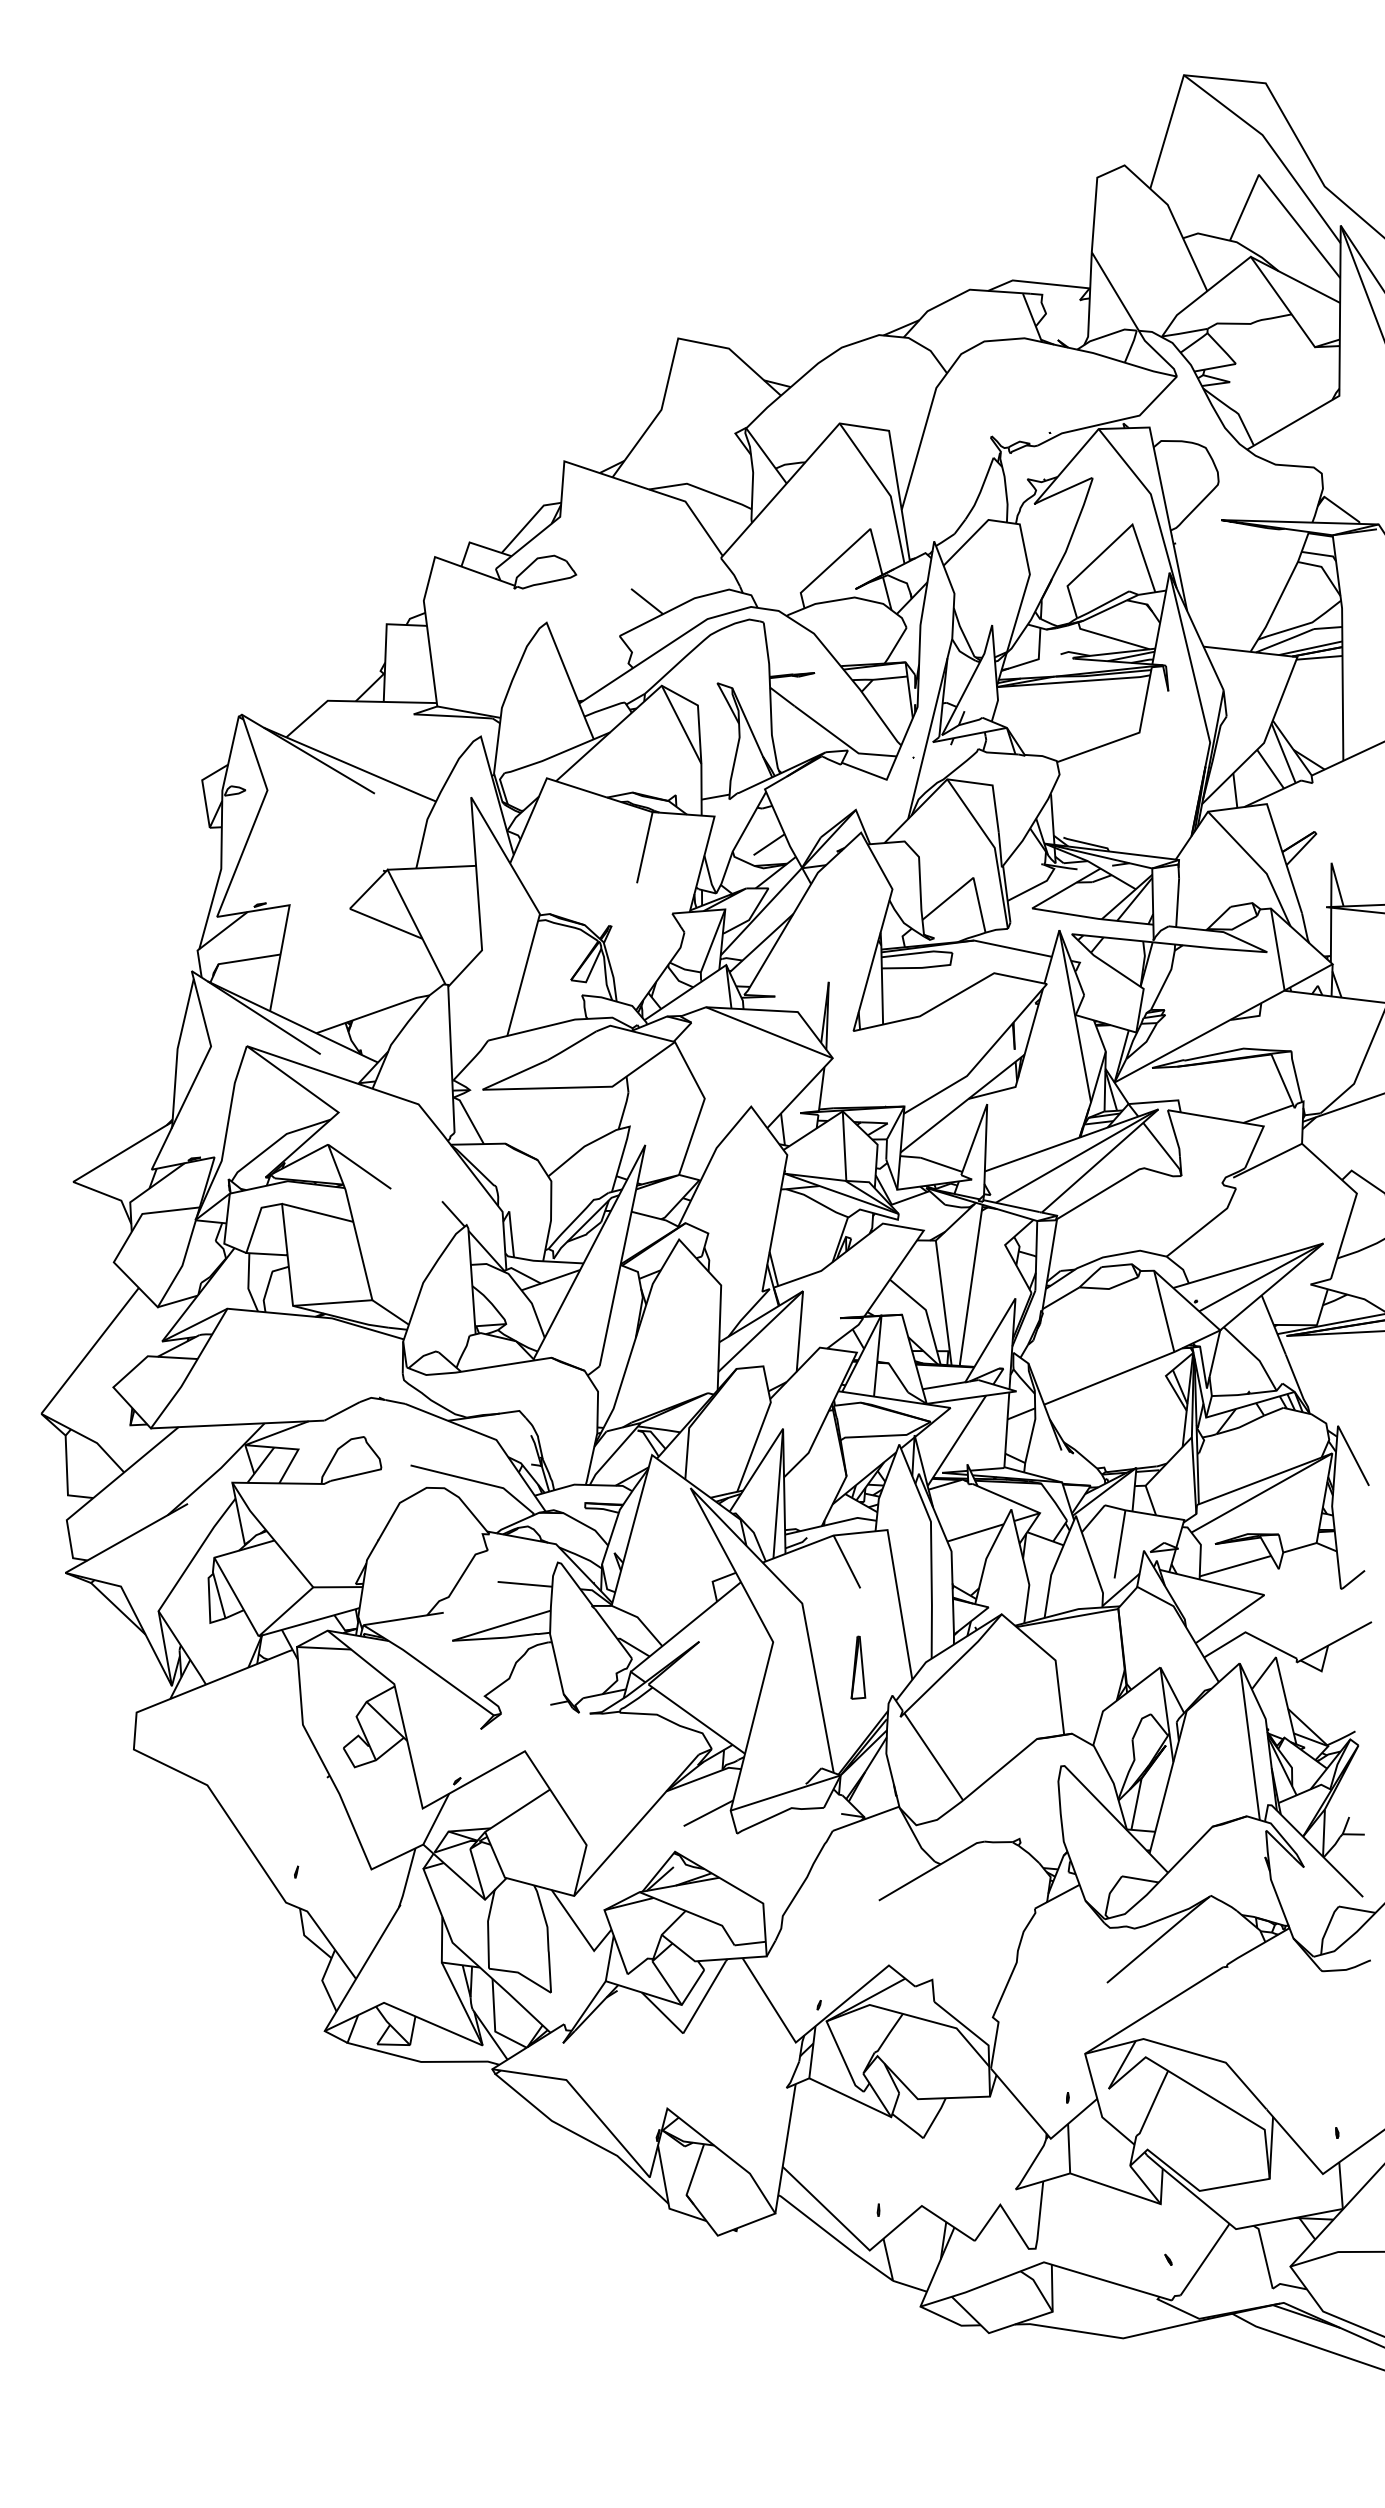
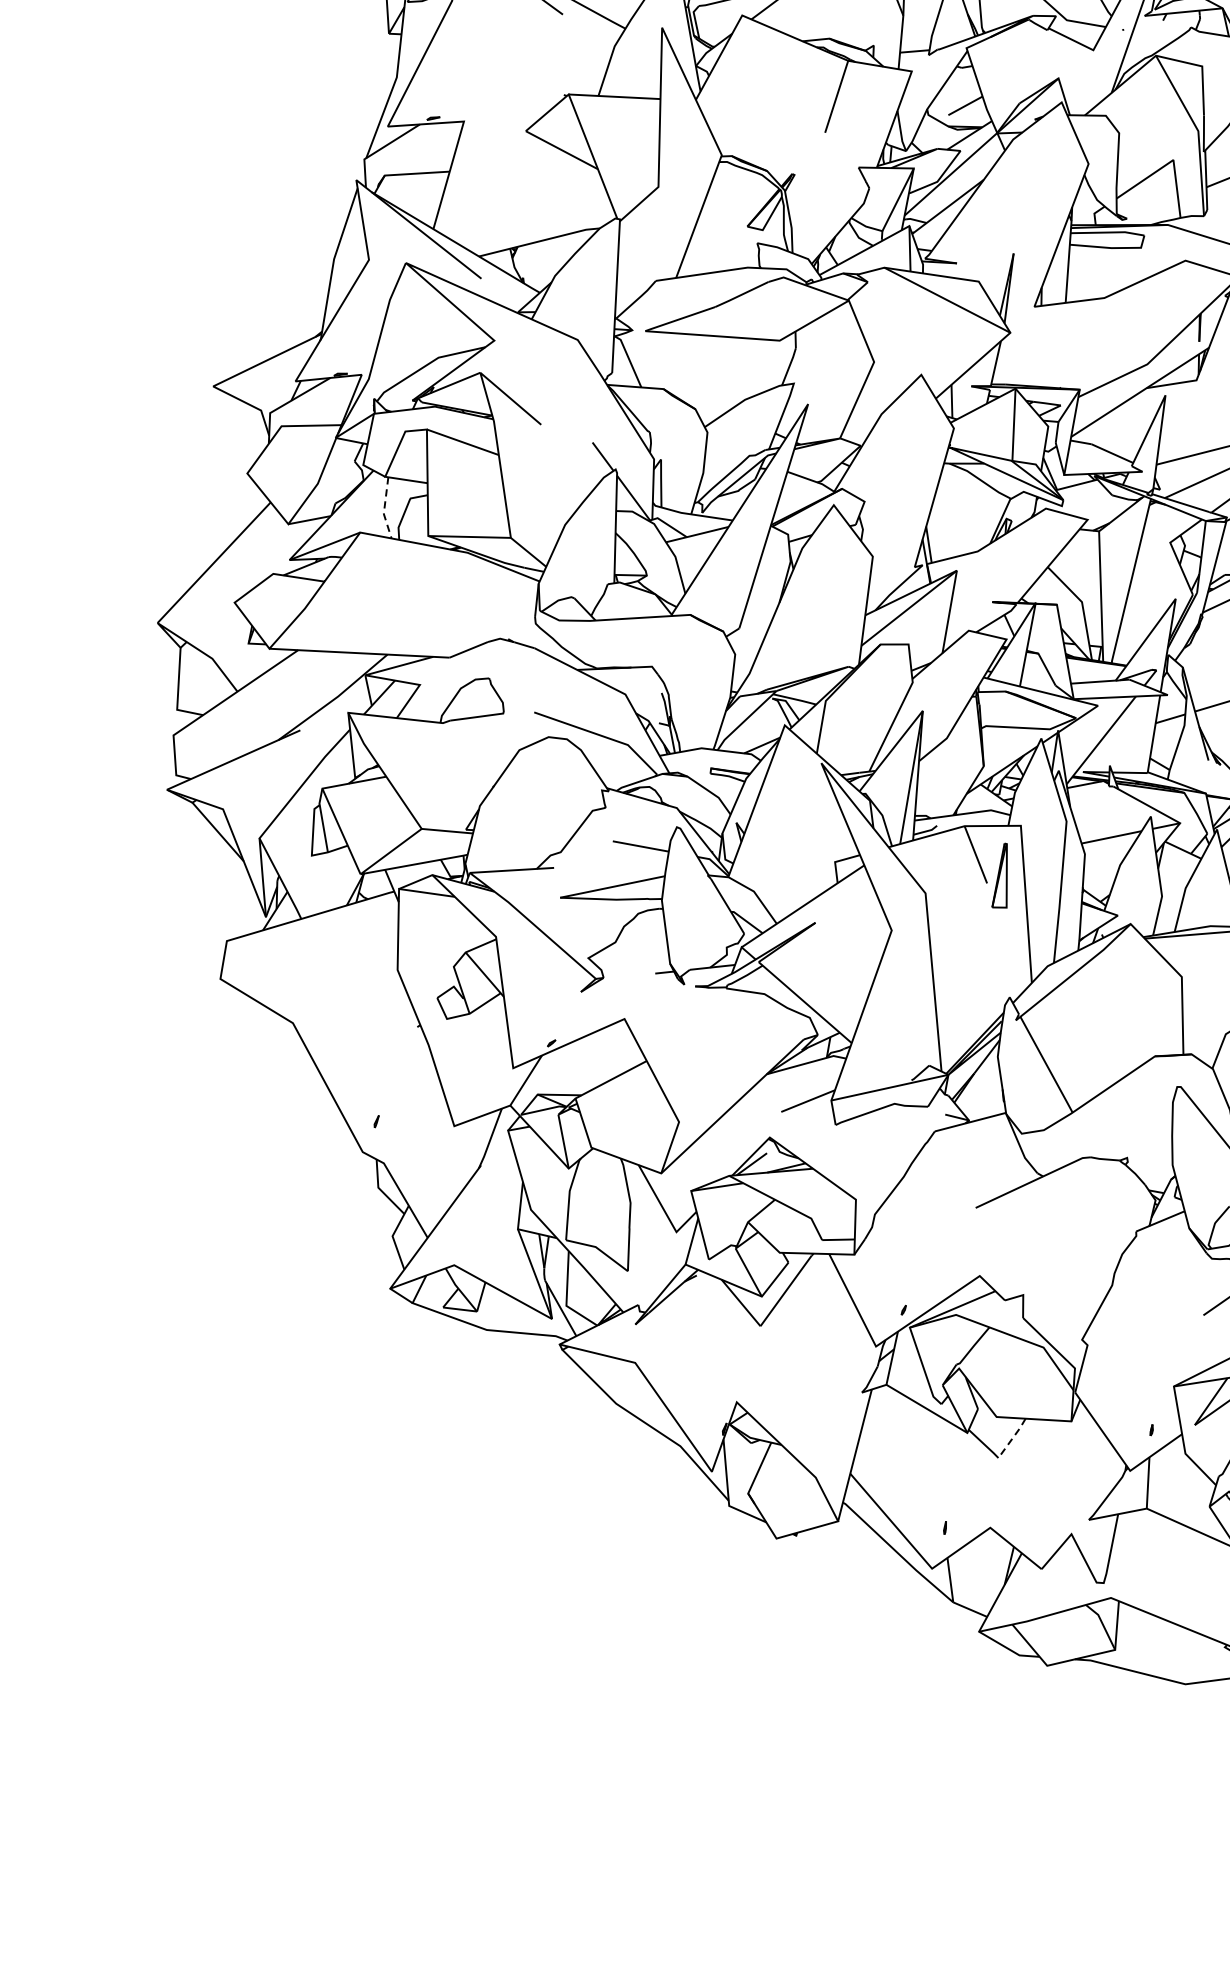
line: (248, 1283) -> (384, 508), solid -> dashed
part: (858, 1667) -> (1002, 875), moved
line: (935, 2118) -> (1012, 1438), solid -> dashed

